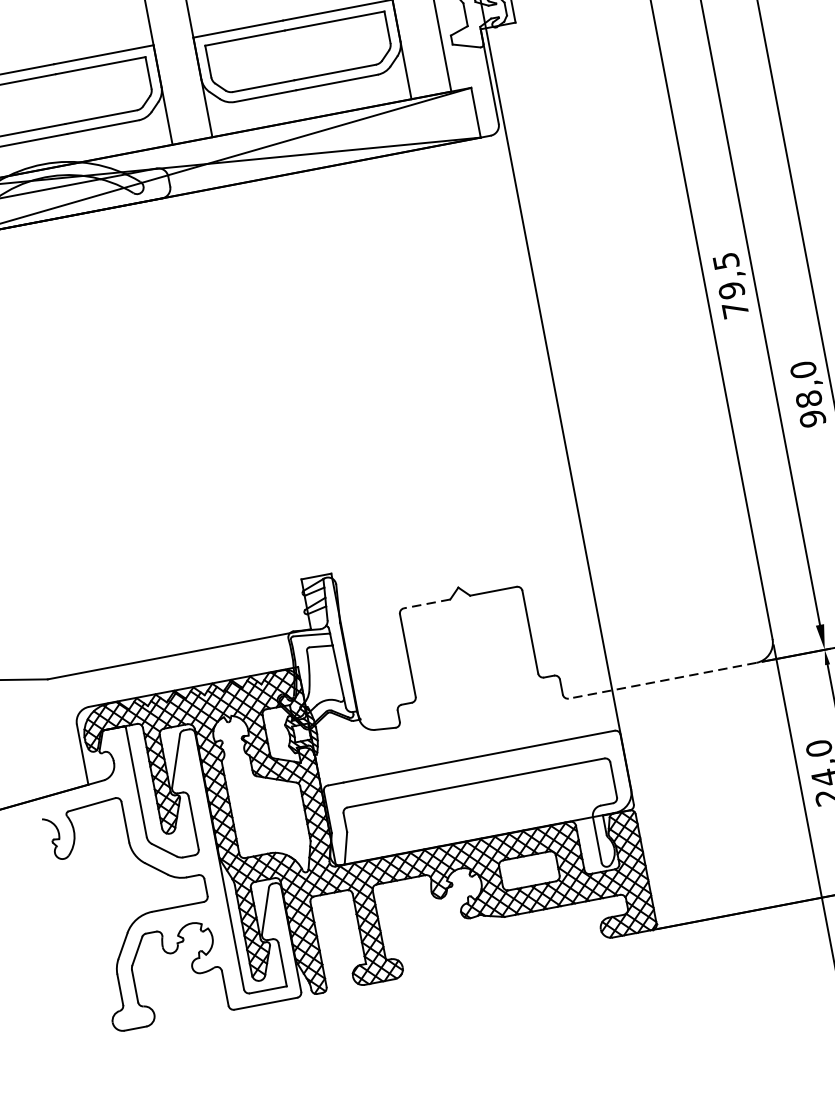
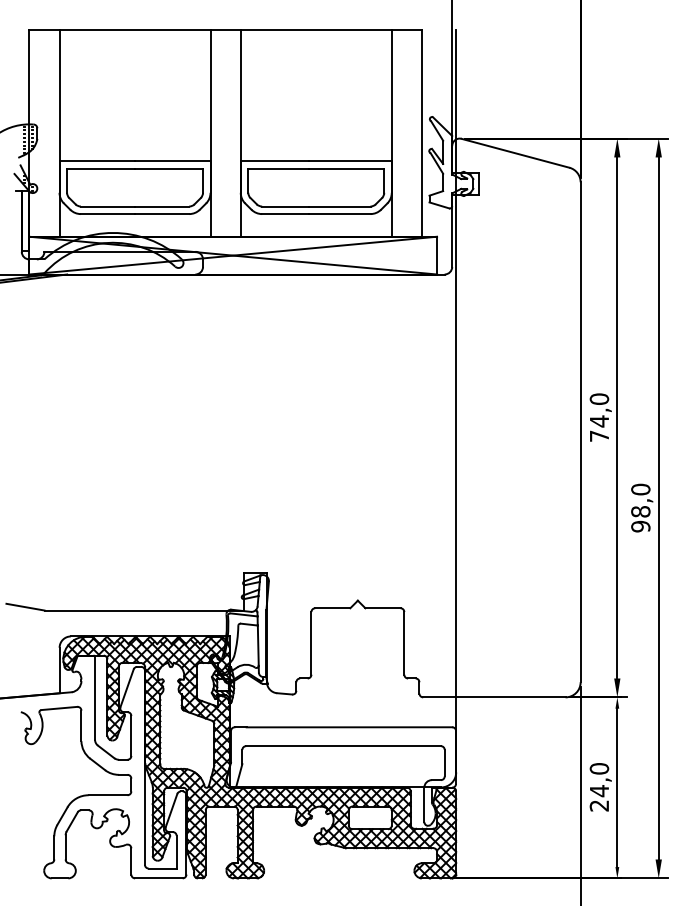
text: (729, 276) -> (599, 410), 79,5 -> 74,0
line: (426, 604) -> (332, 608), dashed -> solid
line: (661, 681) -> (493, 697), dashed -> solid

